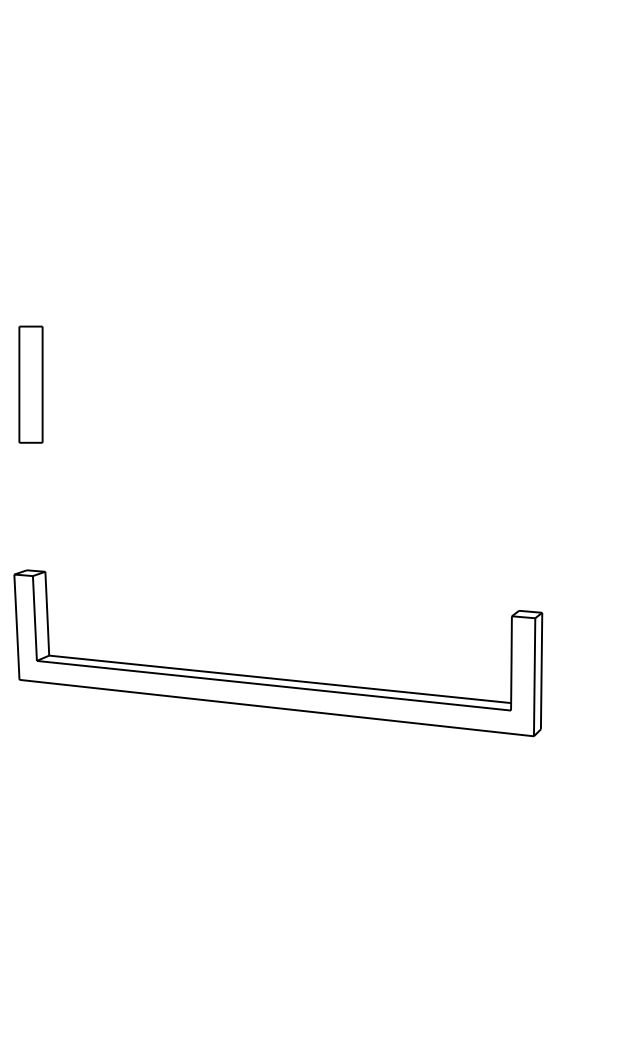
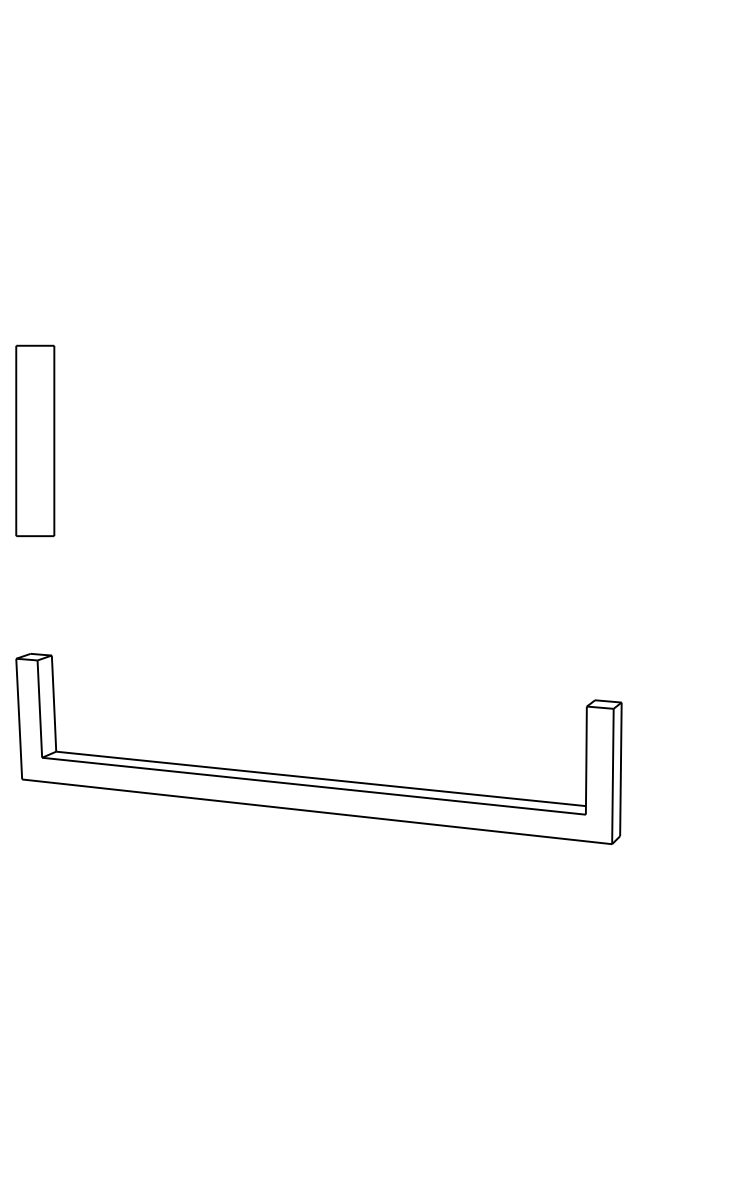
part: (31, 384) -> (35, 440), size x1.43

